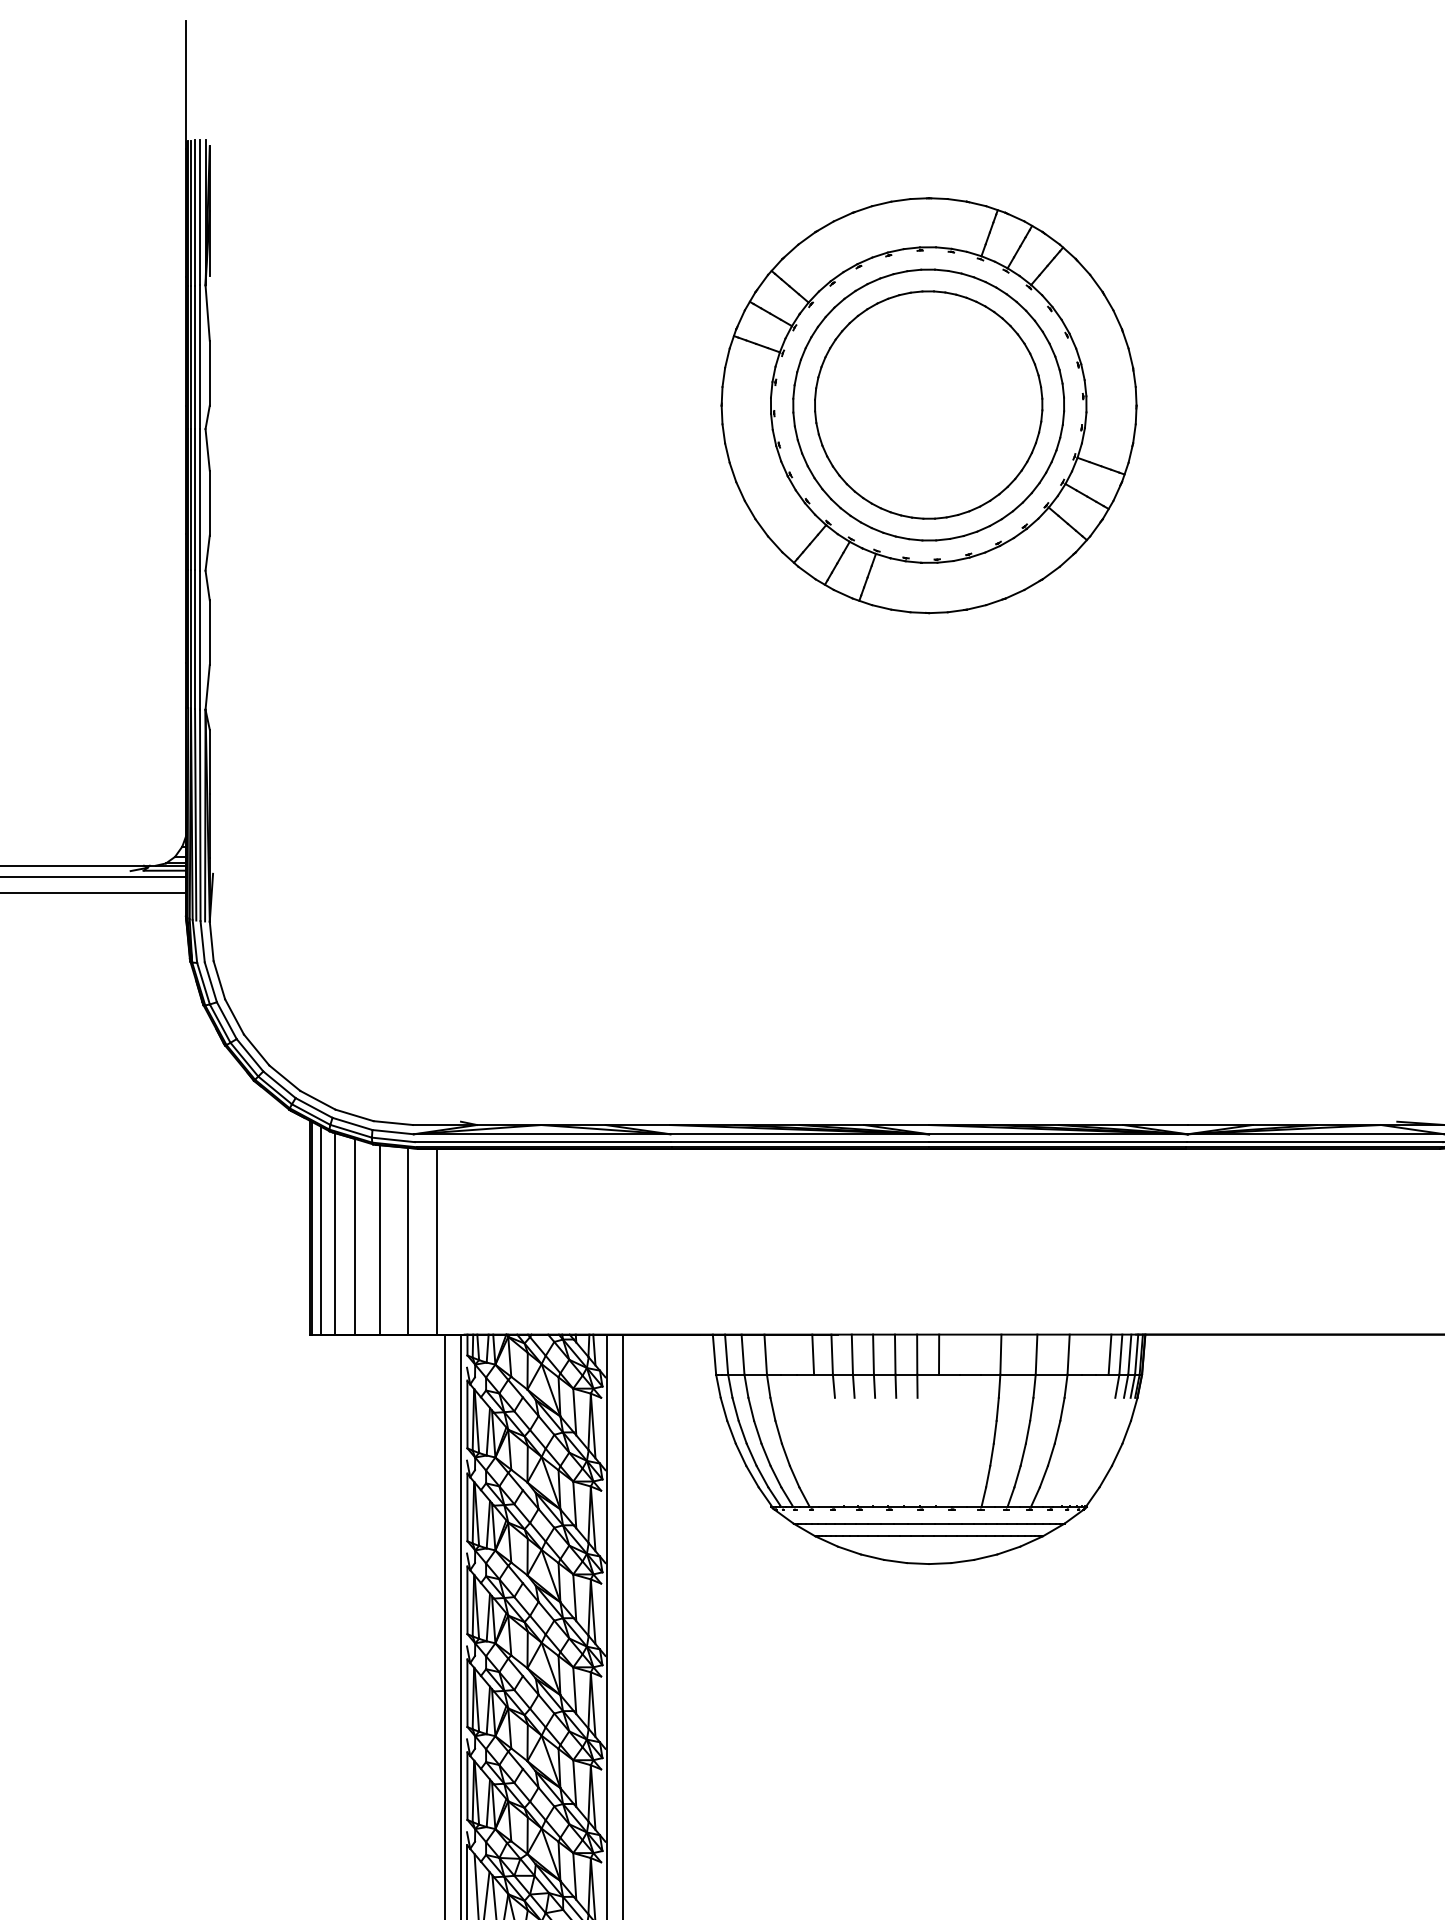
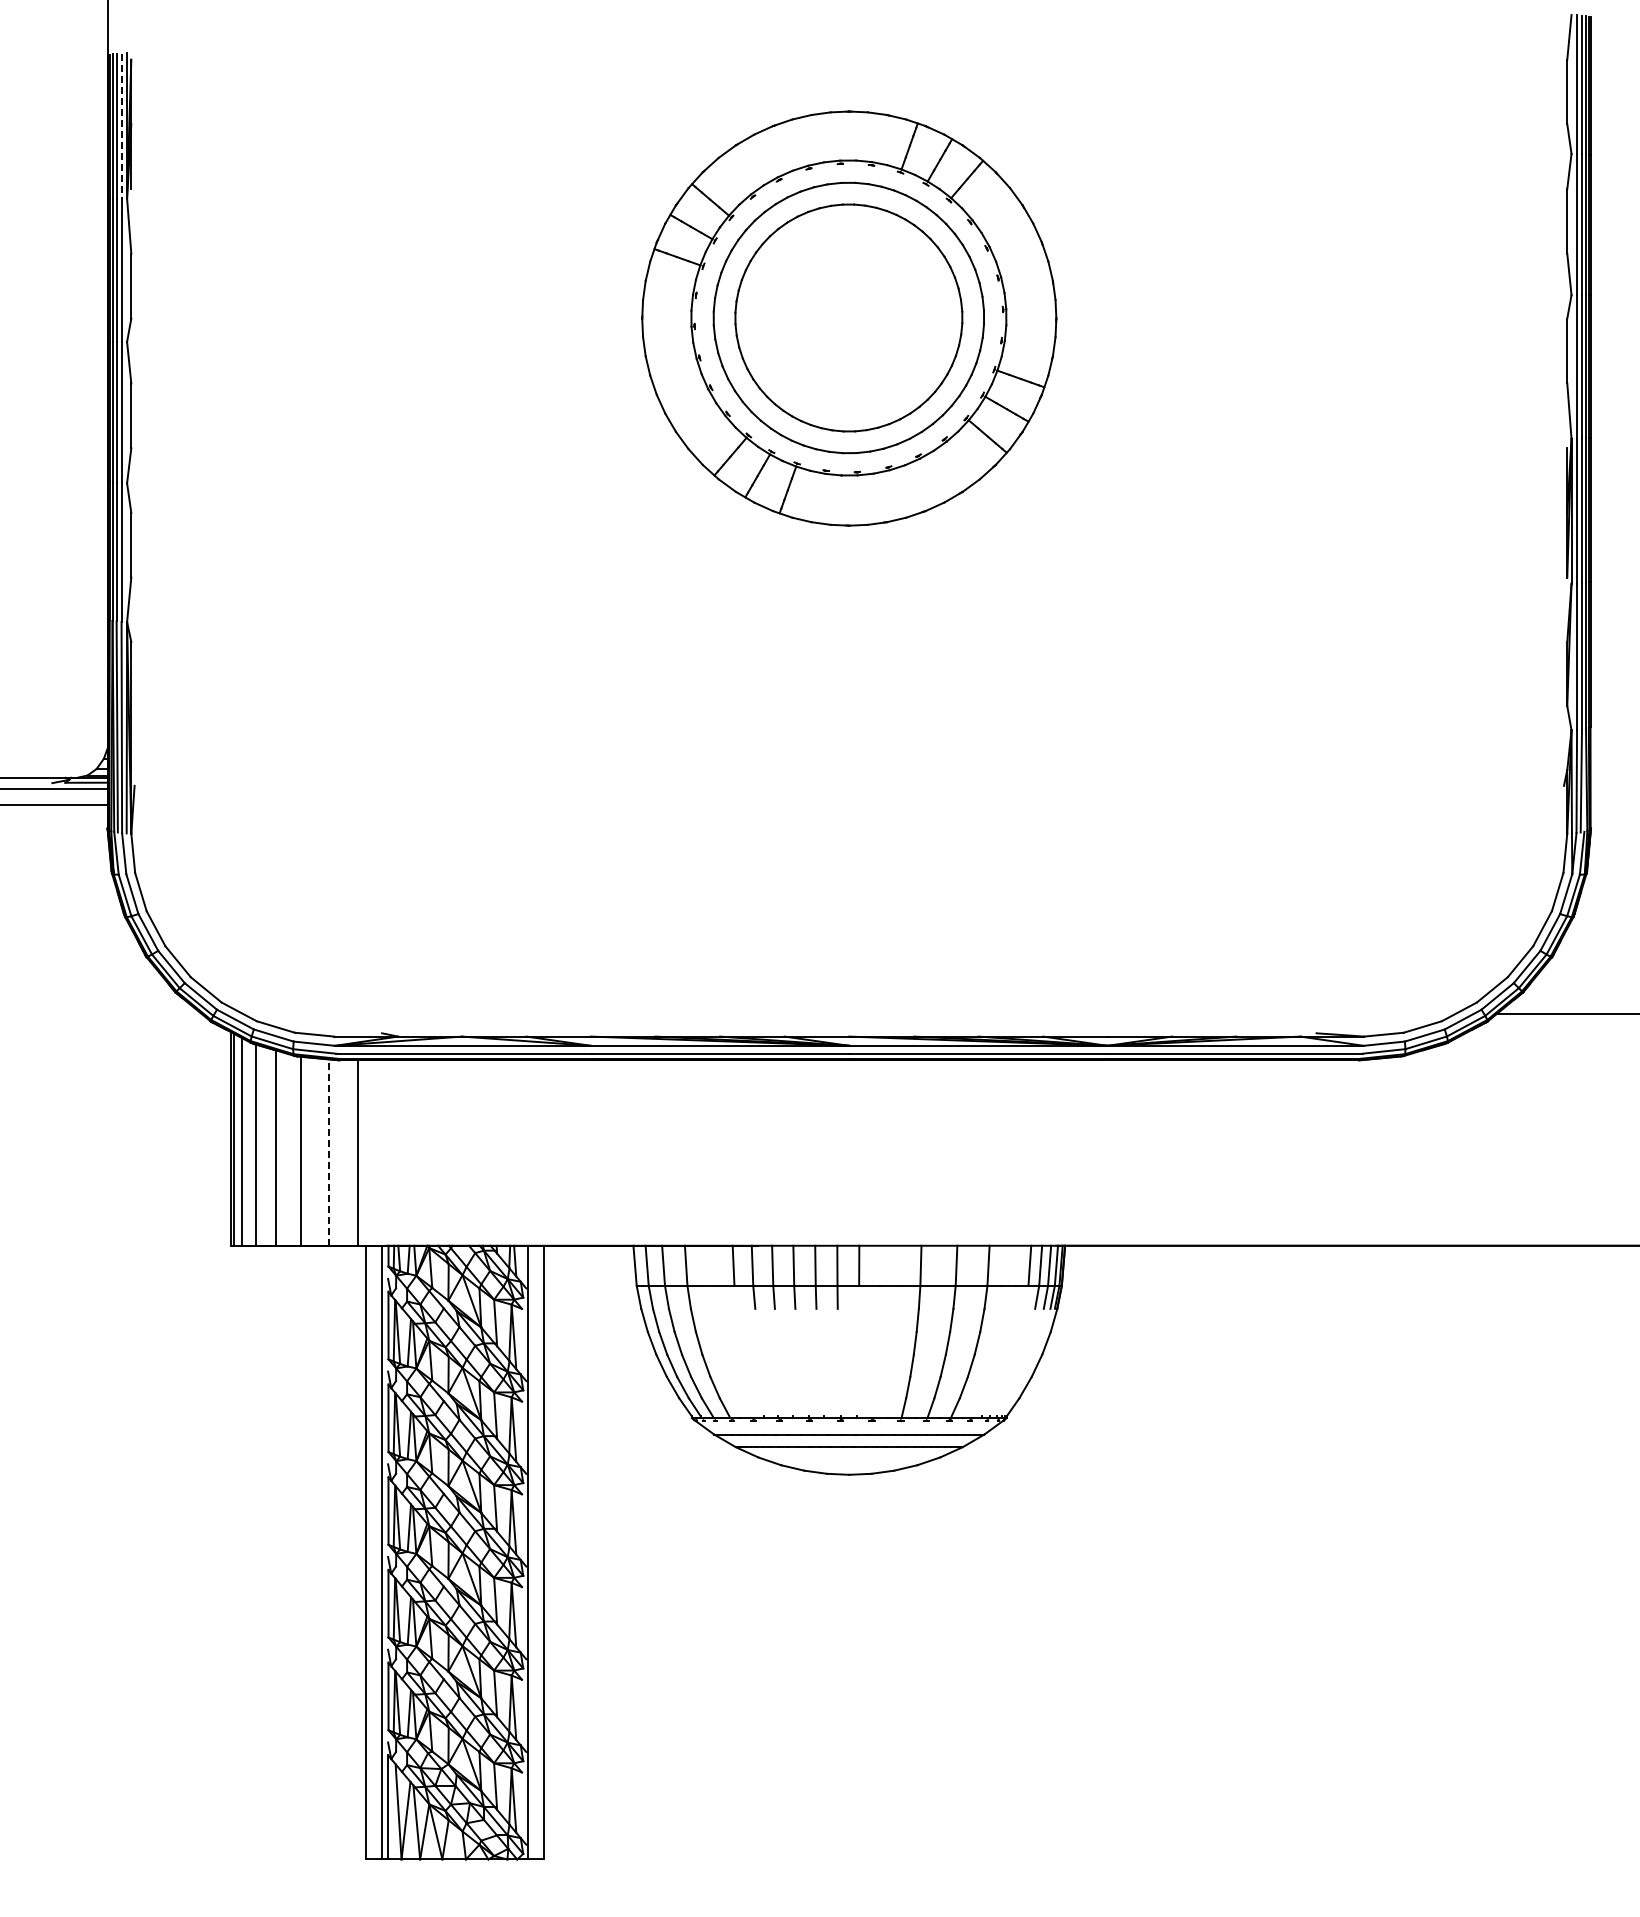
line: (199, 213) -> (121, 126), solid -> dashed
line: (407, 1241) -> (328, 1152), solid -> dashed

